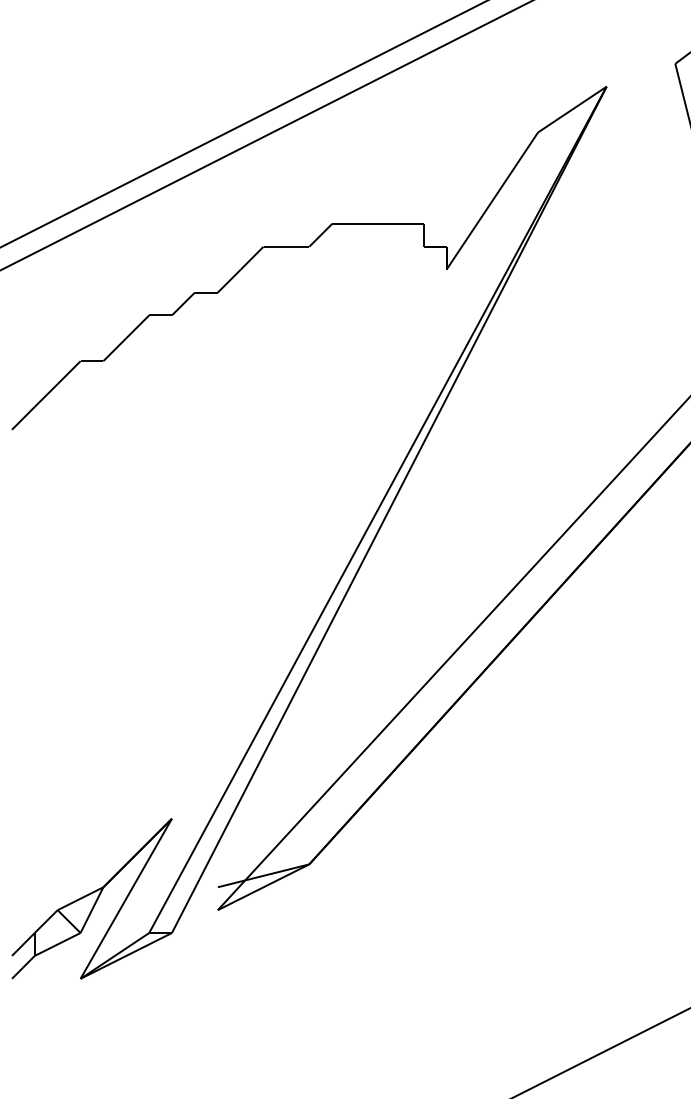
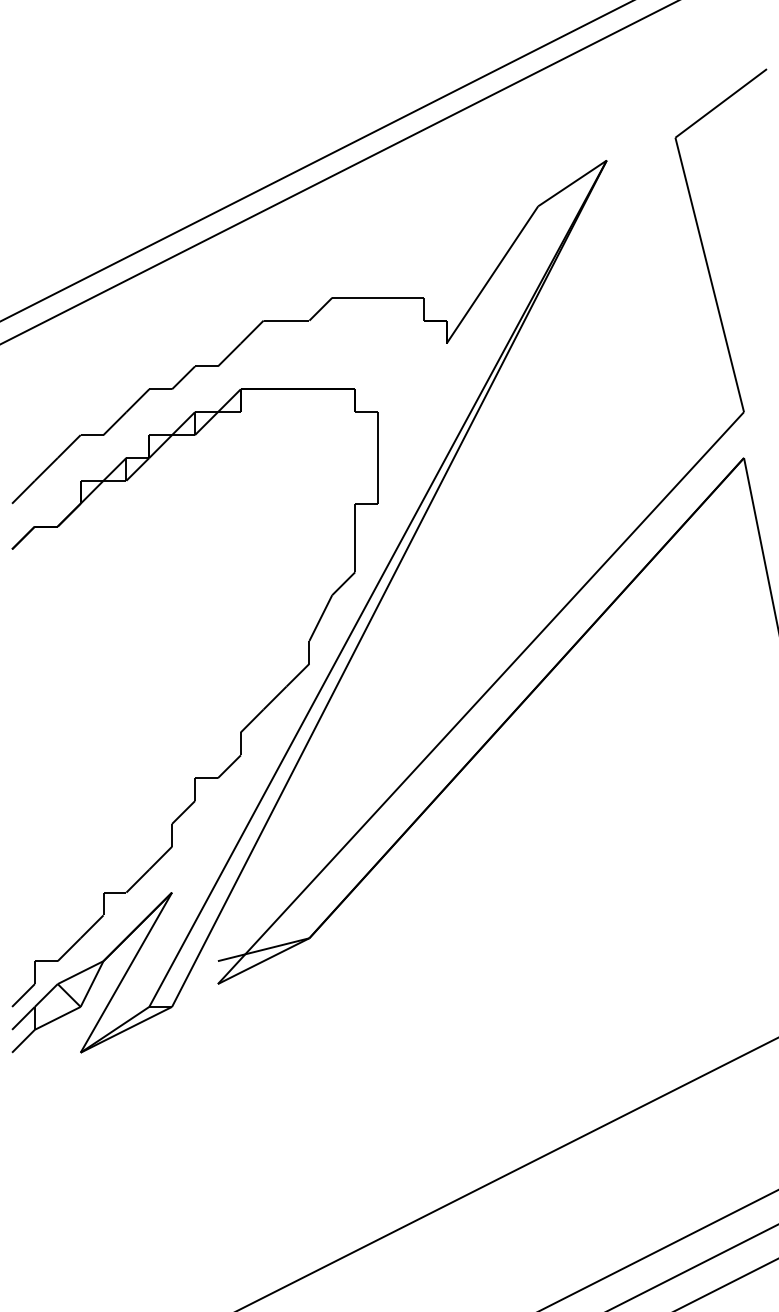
part: (240, 657) -> (240, 731), added

